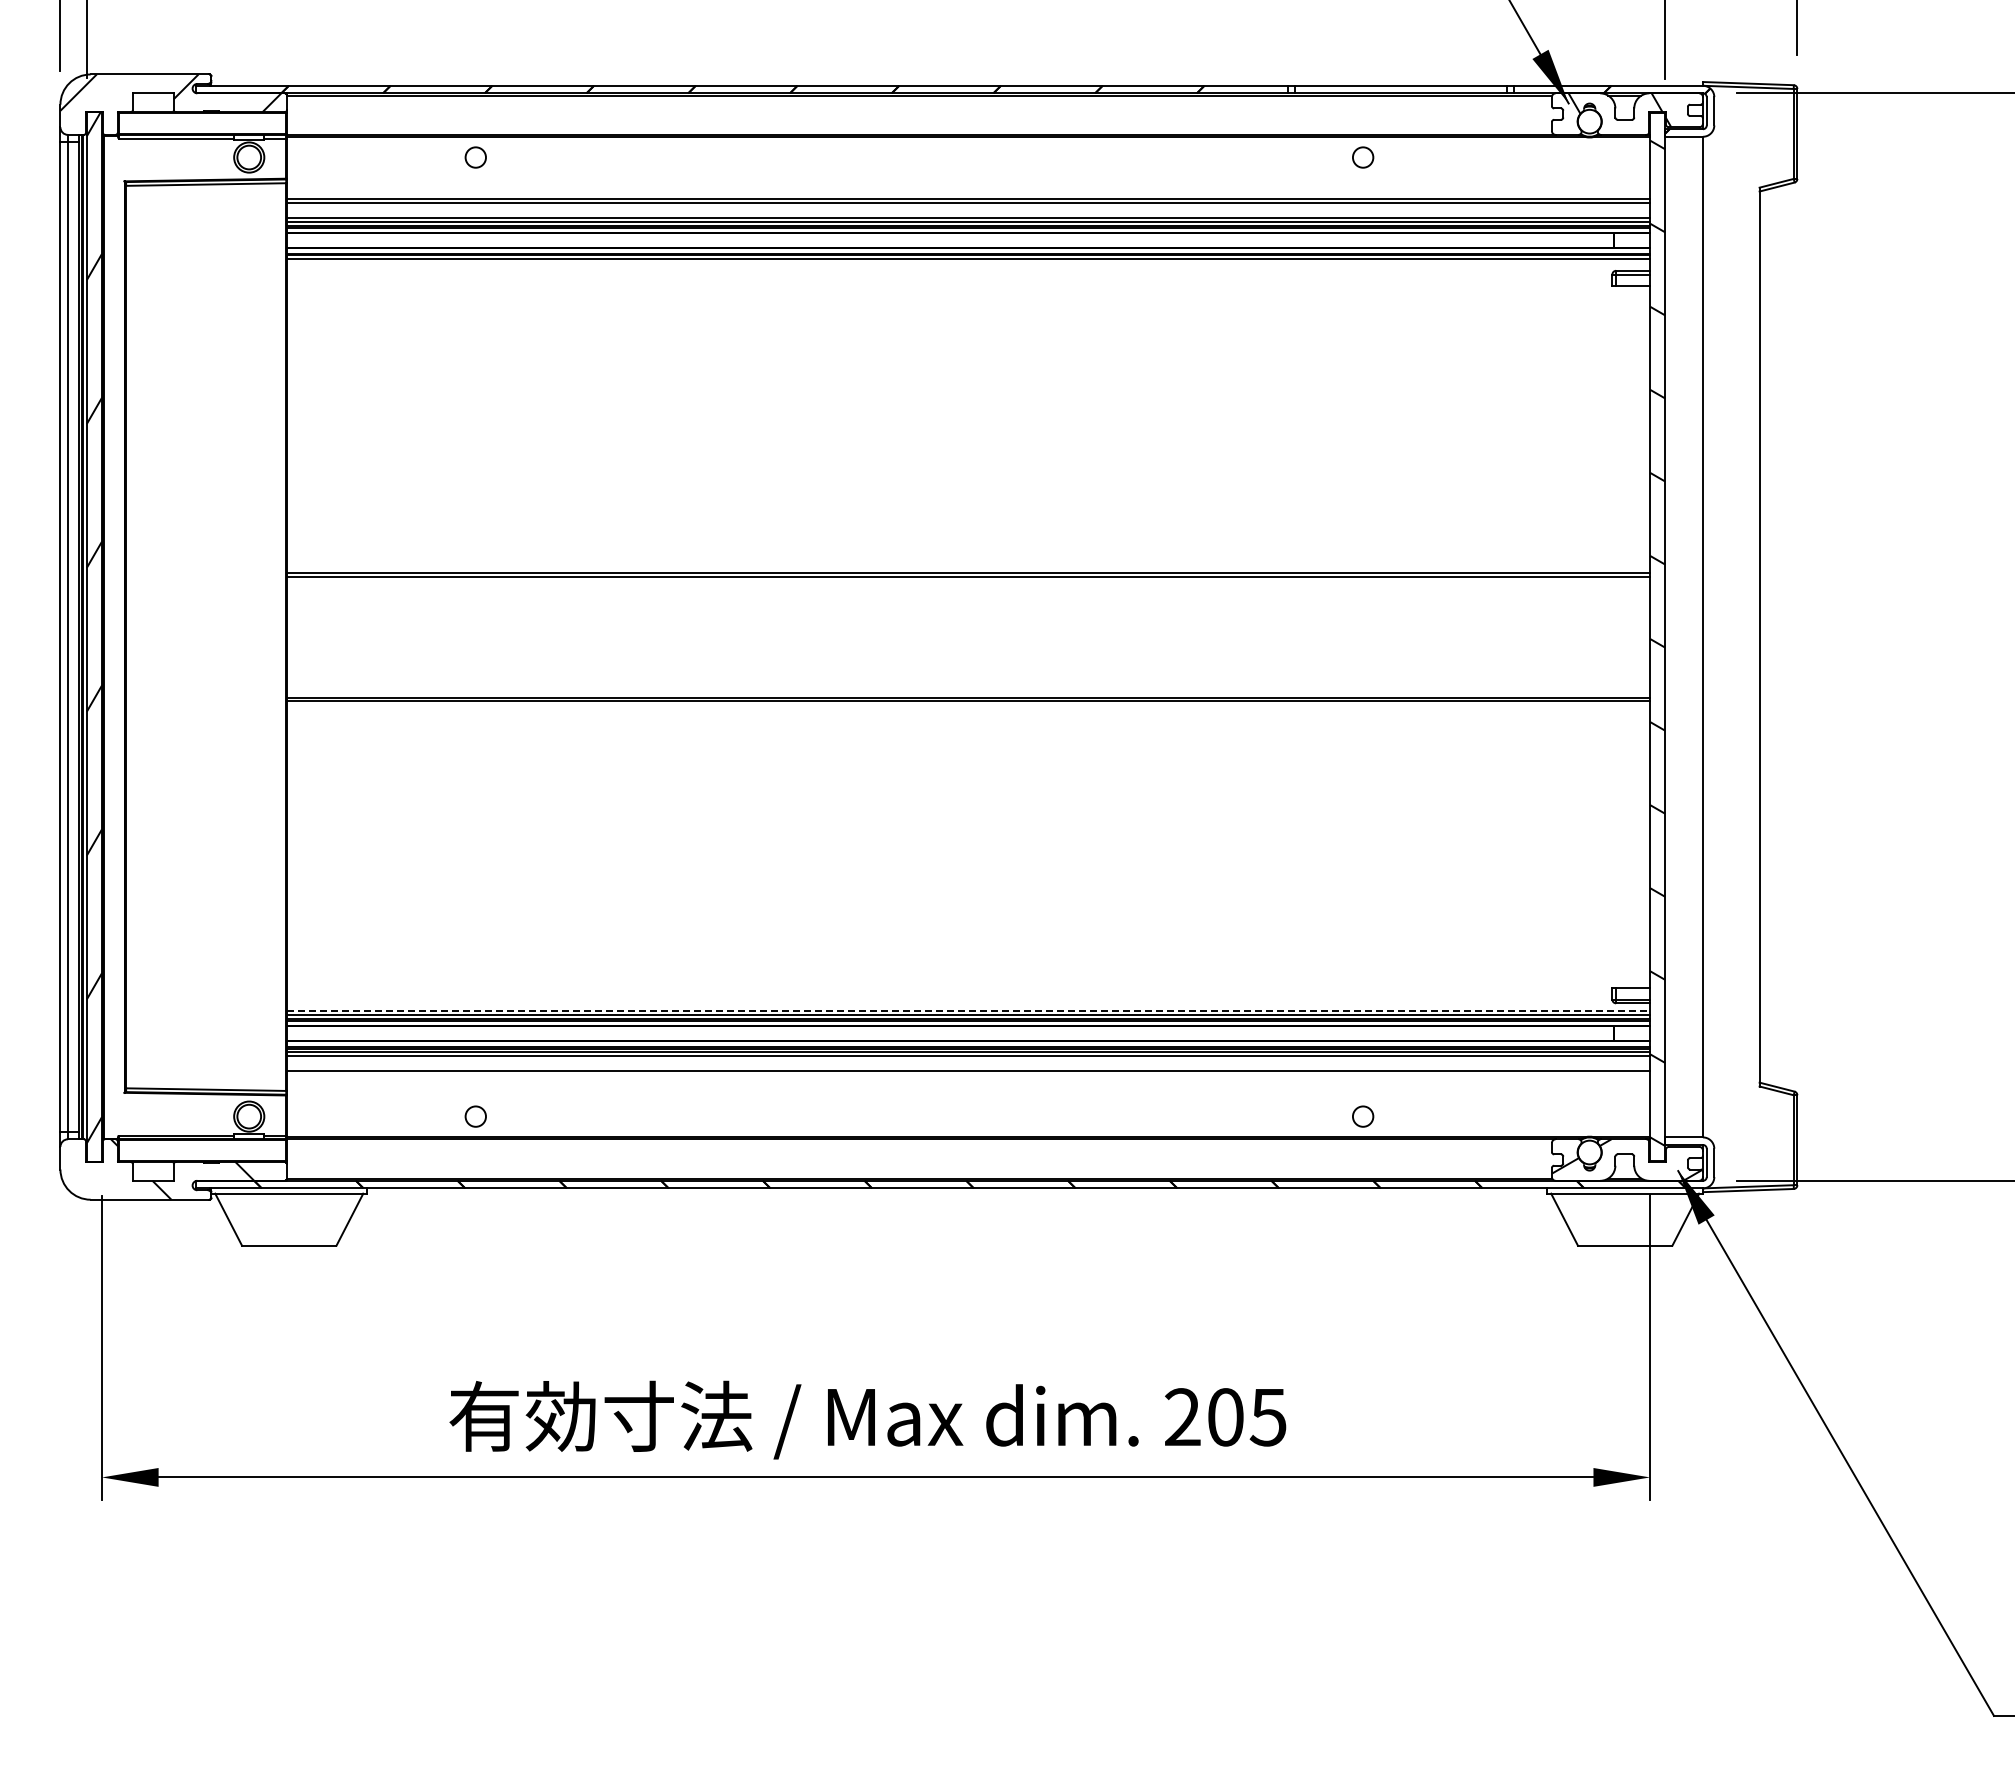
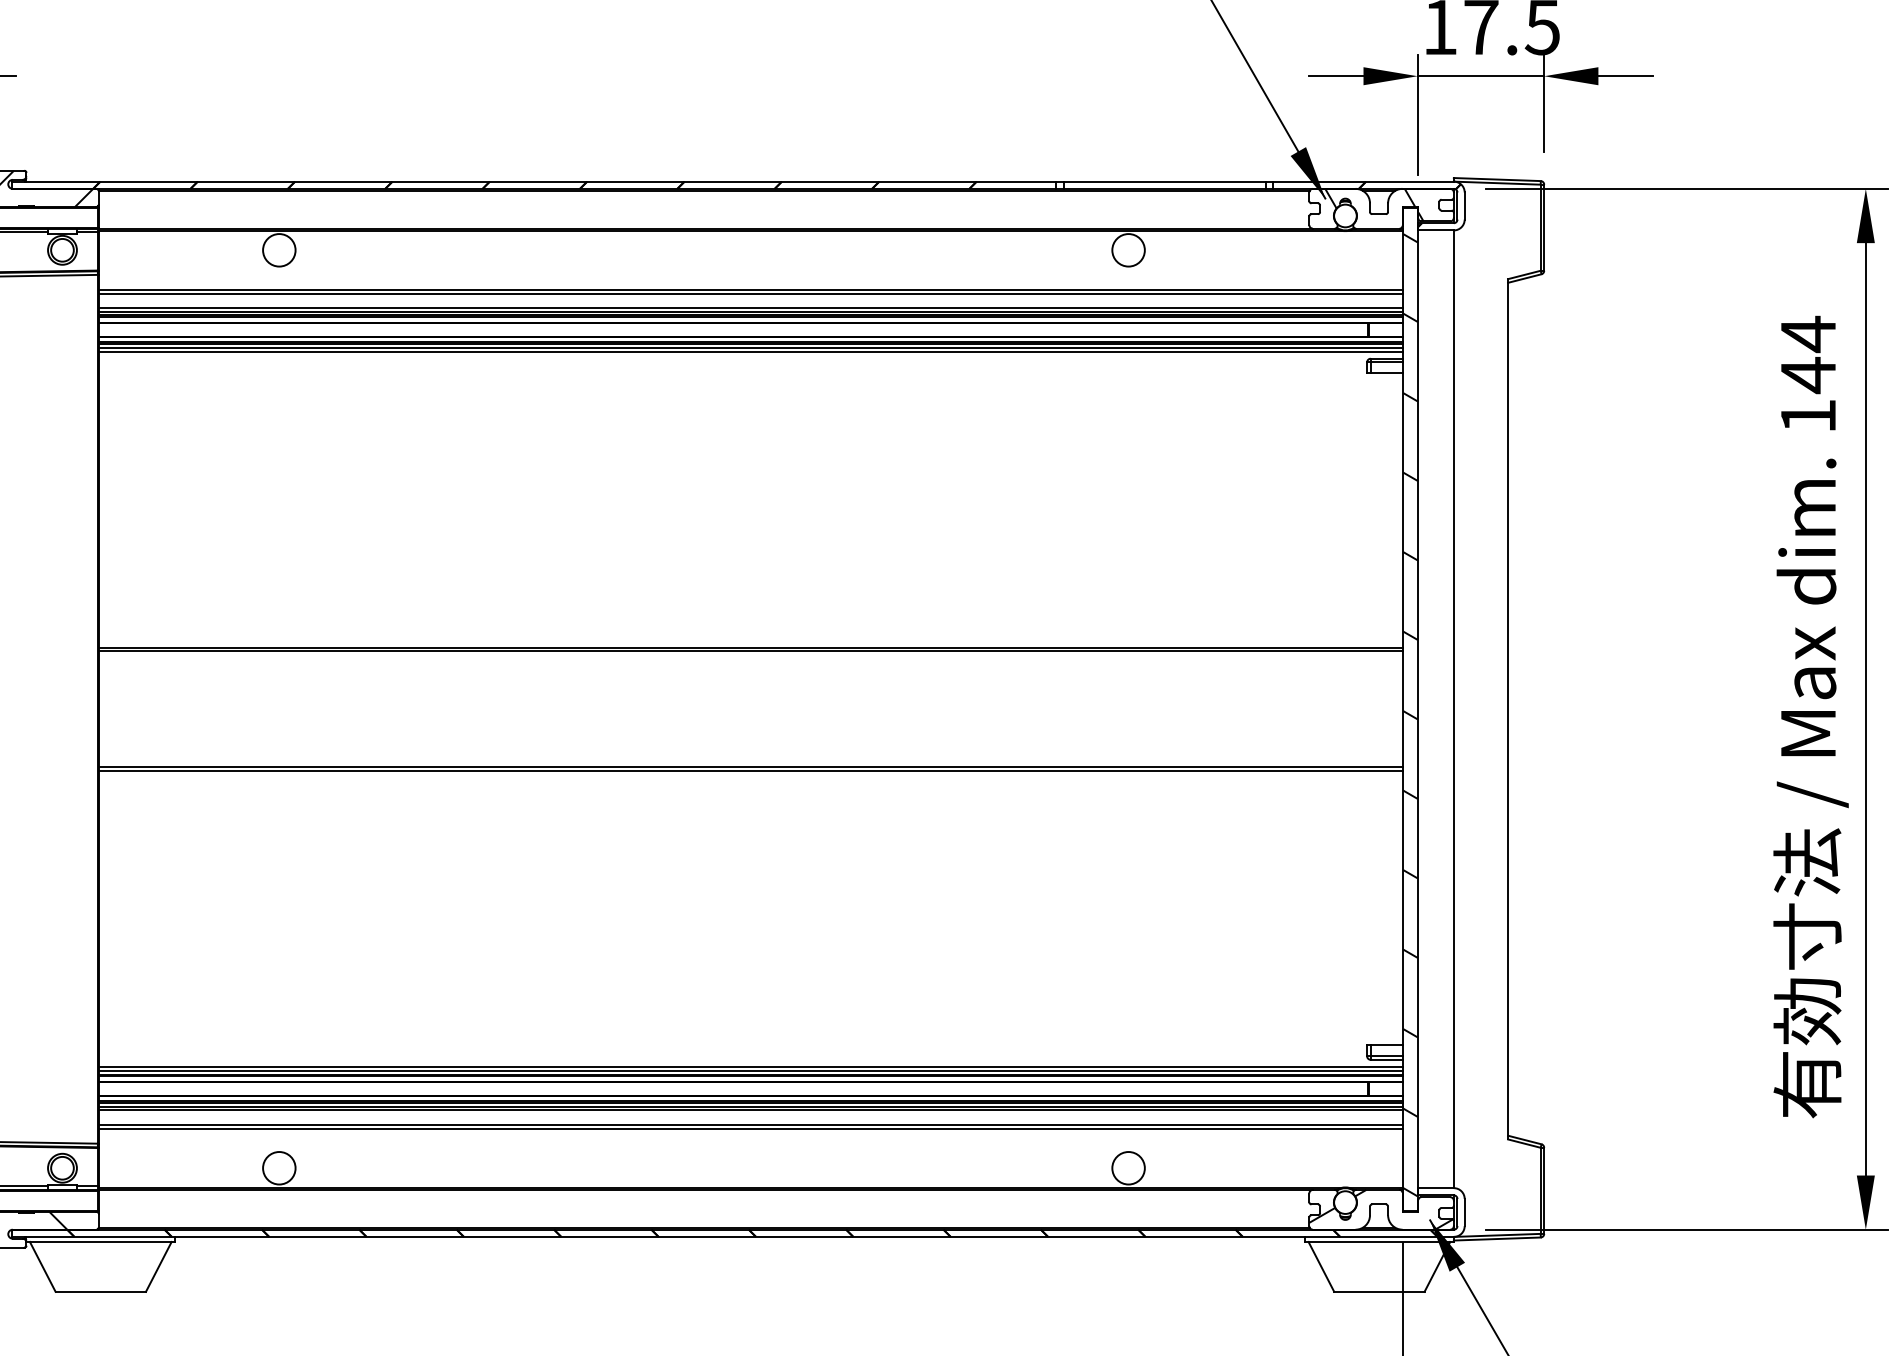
circle: (475, 157) -> (279, 250), size x1.67
circle: (1363, 157) -> (1128, 250), size x1.67
line: (968, 263) -> (750, 351), added
line: (968, 1010) -> (750, 1066), dashed -> solid
line: (968, 1075) -> (750, 1128), added
circle: (475, 1116) -> (279, 1168), size x1.67
circle: (1363, 1116) -> (1128, 1168), size x1.67

